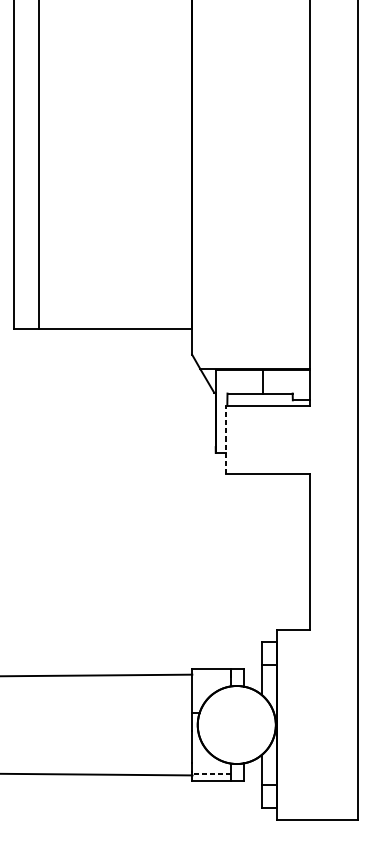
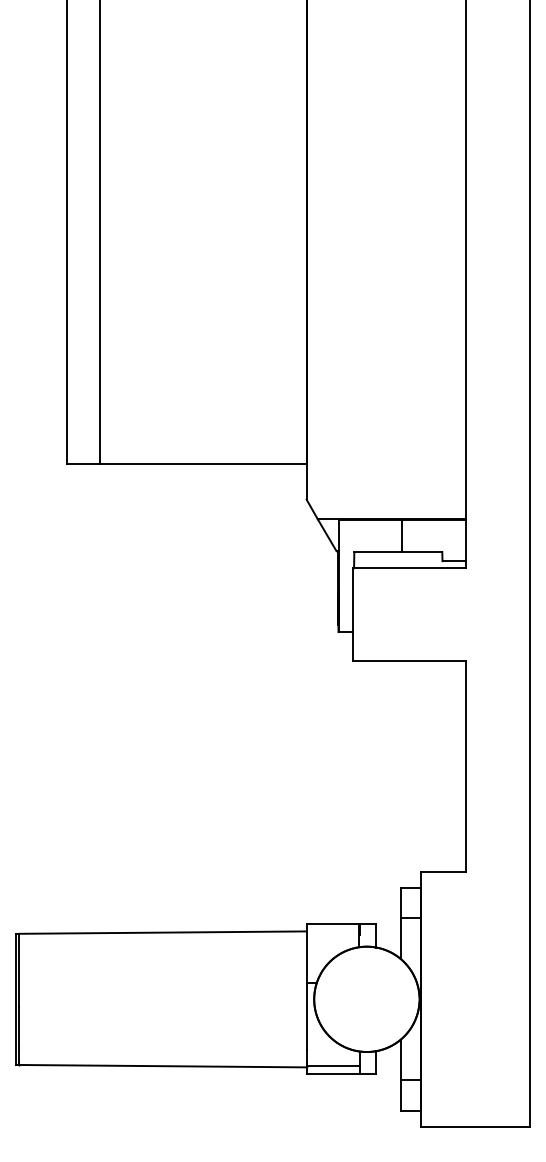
line: (226, 439) -> (352, 614), dashed -> solid
line: (211, 774) -> (332, 1065), dashed -> solid

